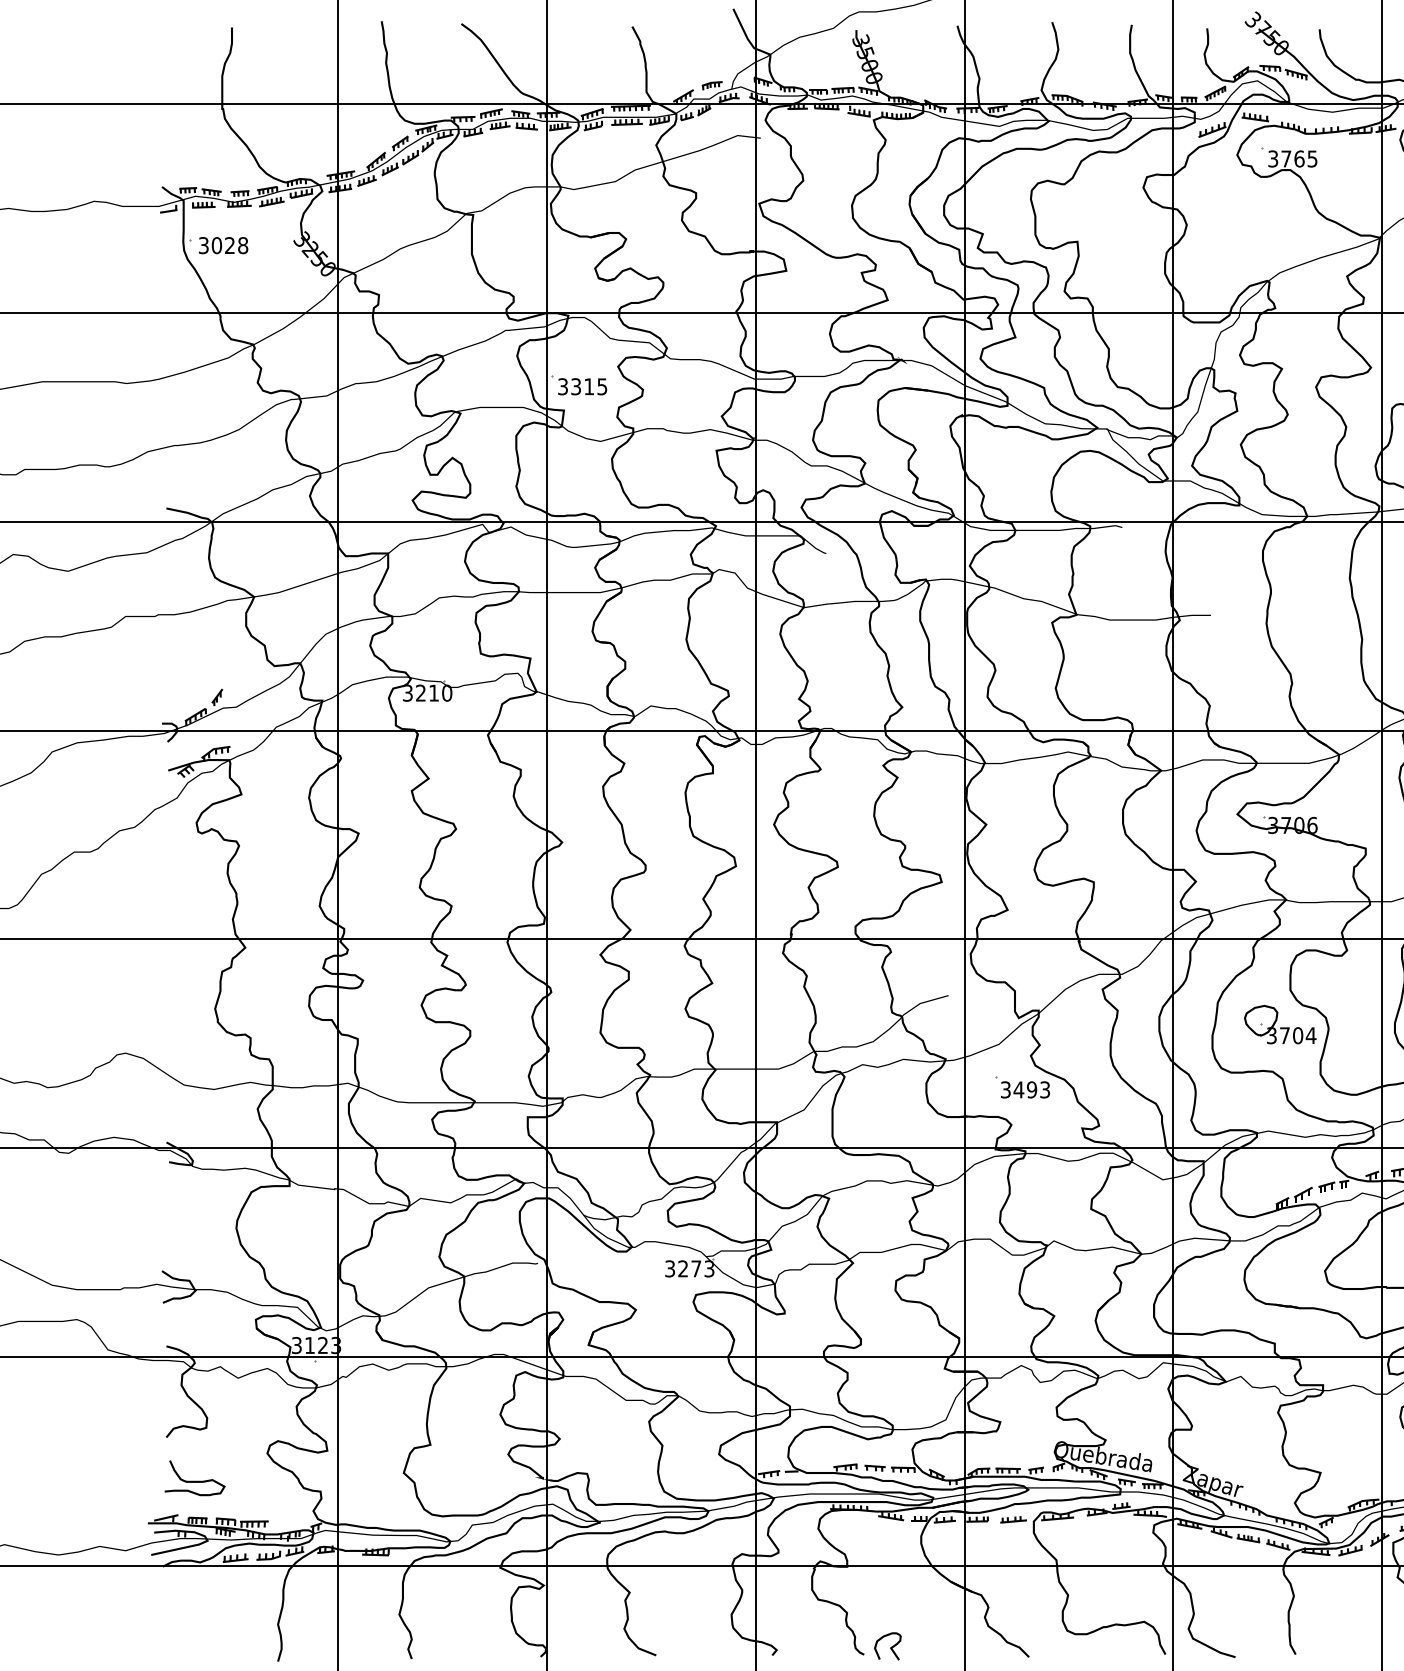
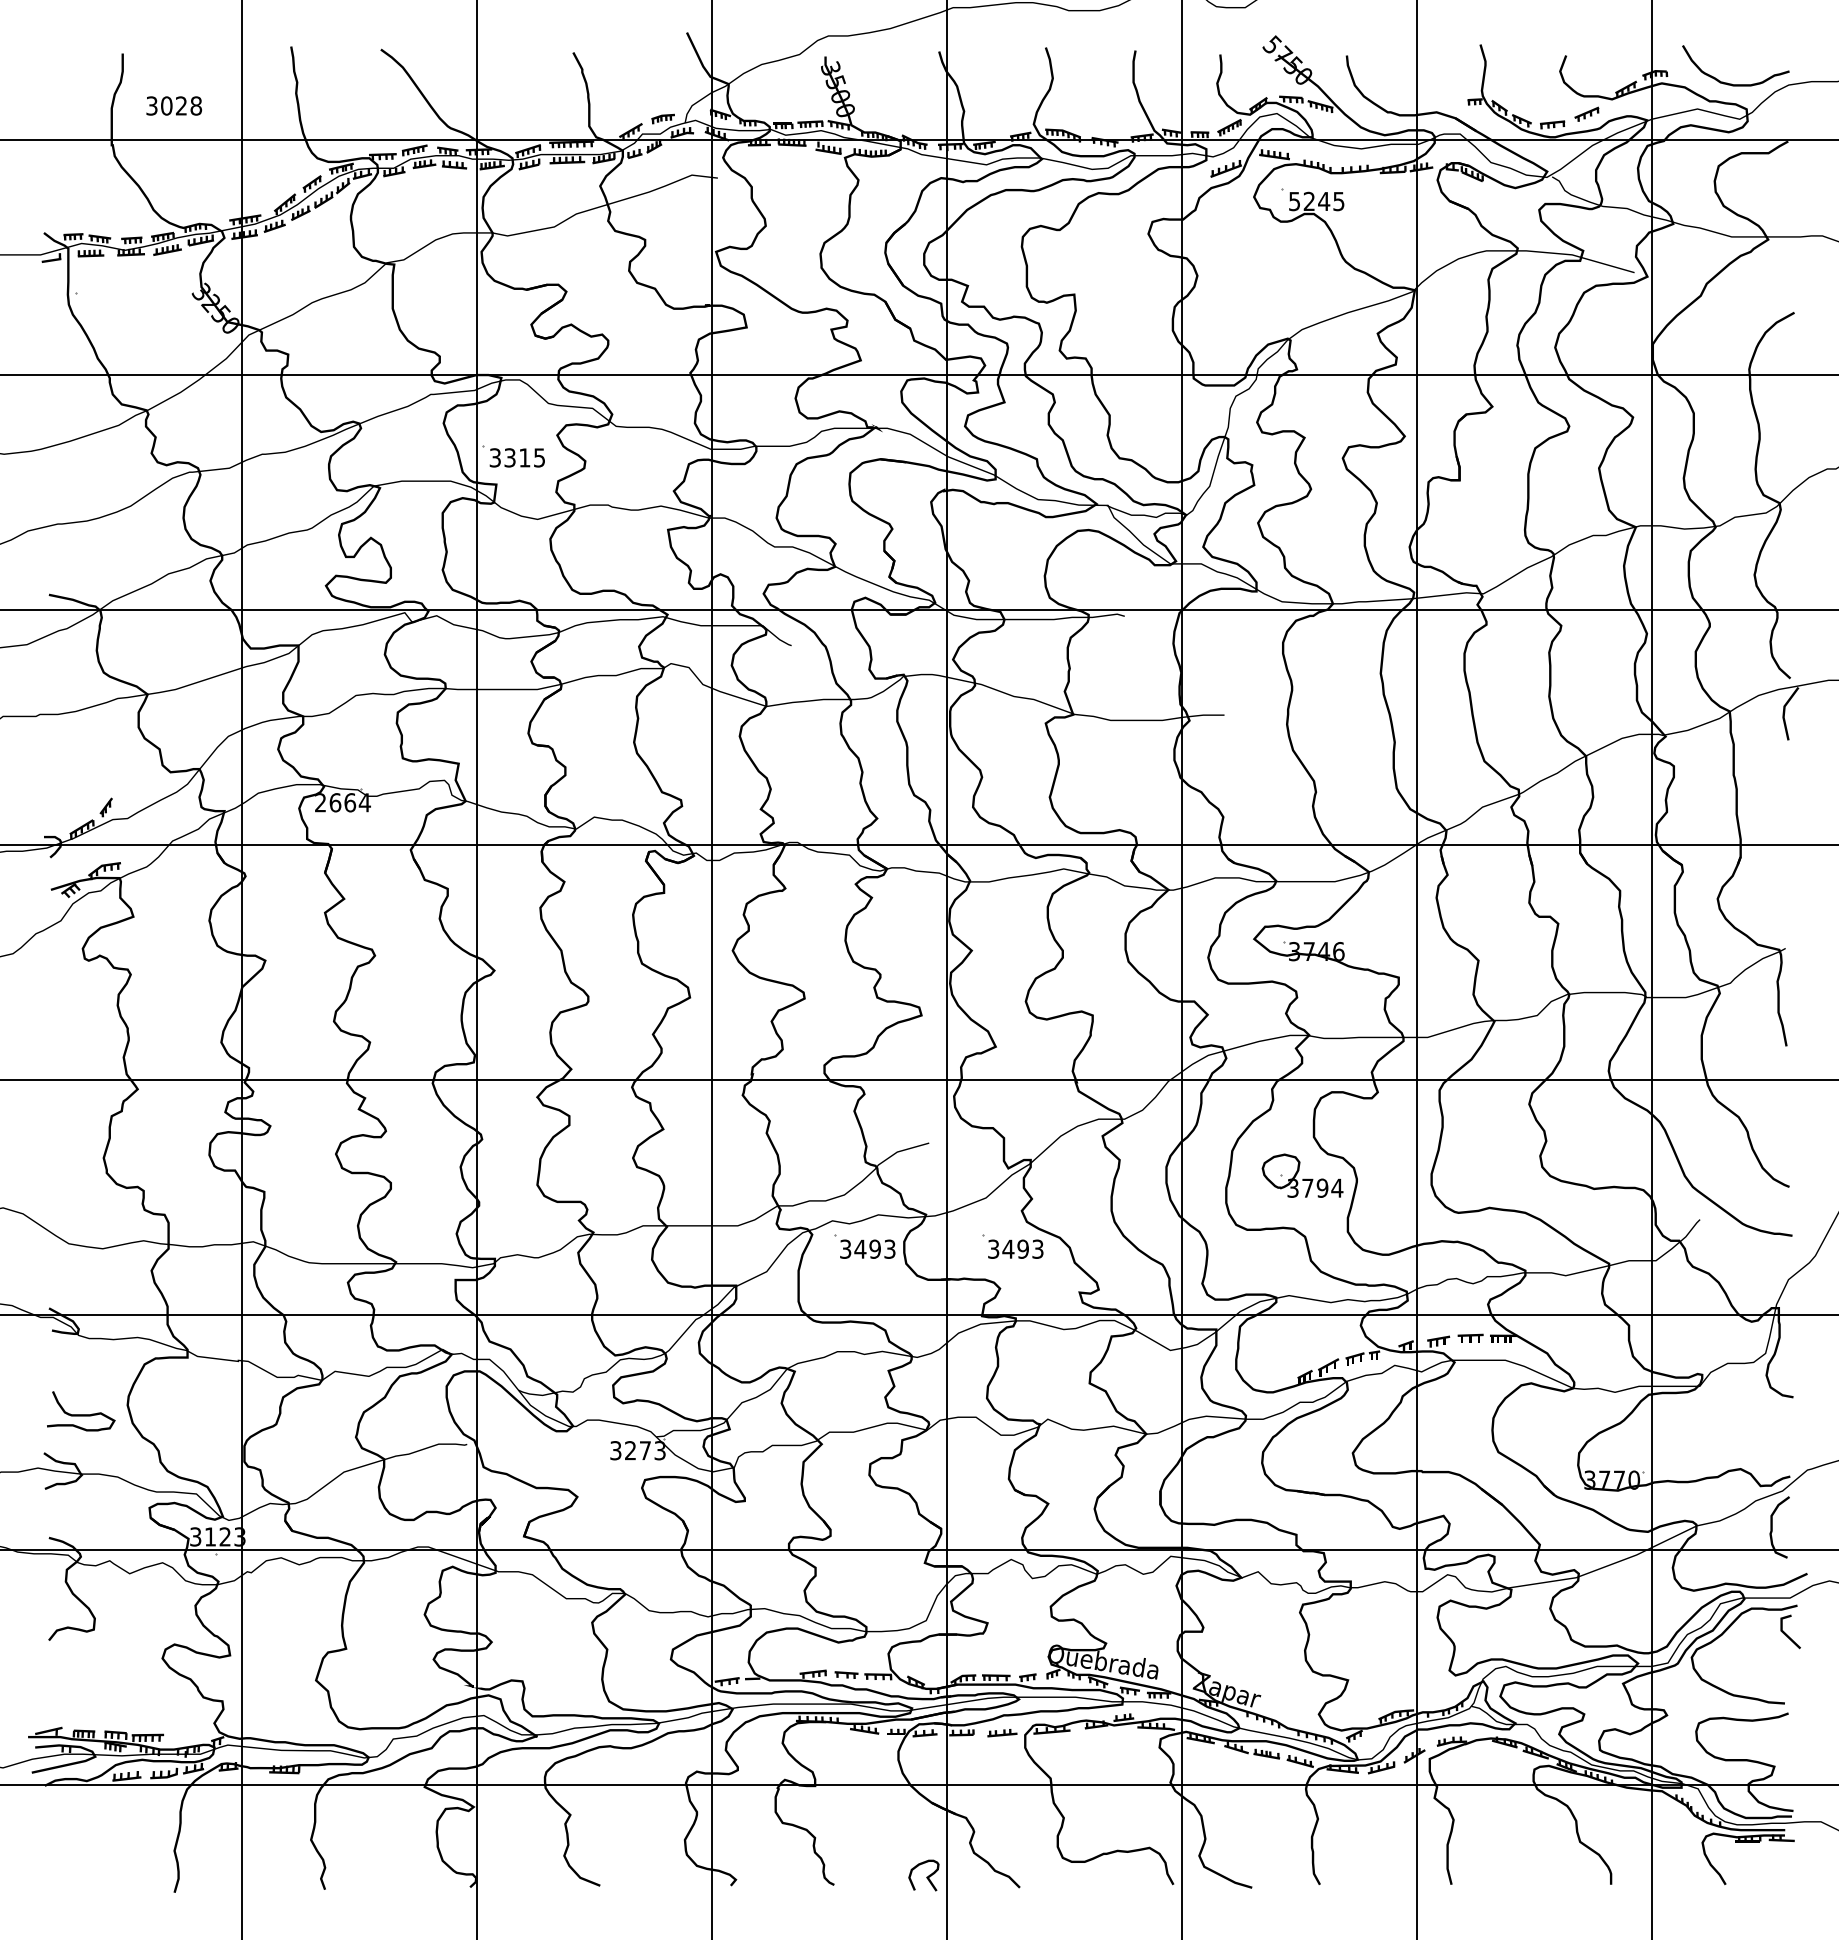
text: (1255, 19) -> (1274, 44), 3750 -> 5750
text: (1286, 158) -> (1309, 201), 3765 -> 5245
text: (222, 245) -> (173, 105), moved
text: (427, 692) -> (342, 802), 3210 -> 2664
text: (1299, 825) -> (1324, 951), 3706 -> 3746
text: (1297, 1035) -> (1322, 1188), 3704 -> 3794
part: (891, 1087) -> (864, 1246), added
curve: (195, 1481) -> (81, 1414), moved
curve: (890, 1648) -> (926, 1877), moved

